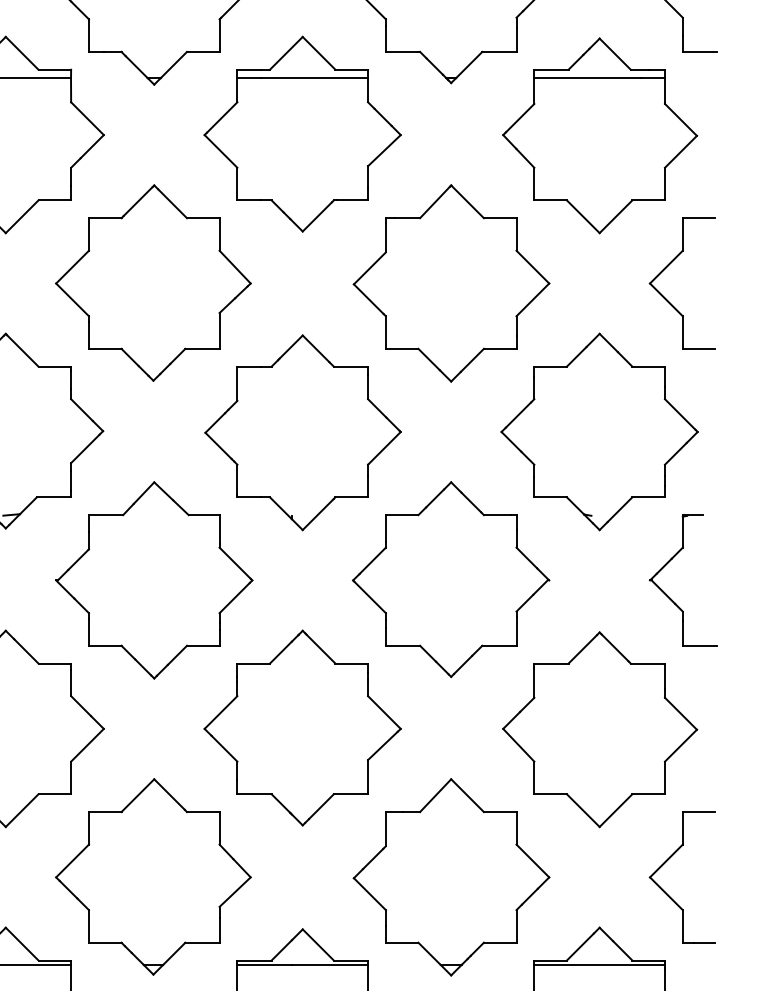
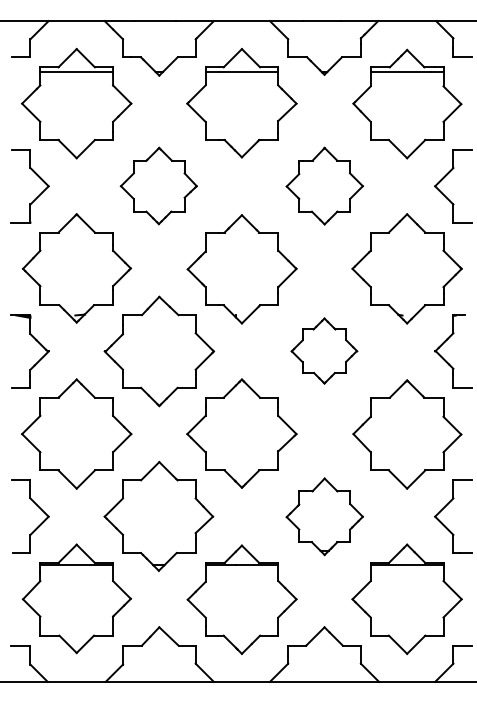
part: (152, 282) -> (158, 185), size x0.7
part: (451, 282) -> (324, 185), size x0.7
part: (451, 578) -> (324, 350), size x0.6
part: (451, 877) -> (324, 516), size x0.7

